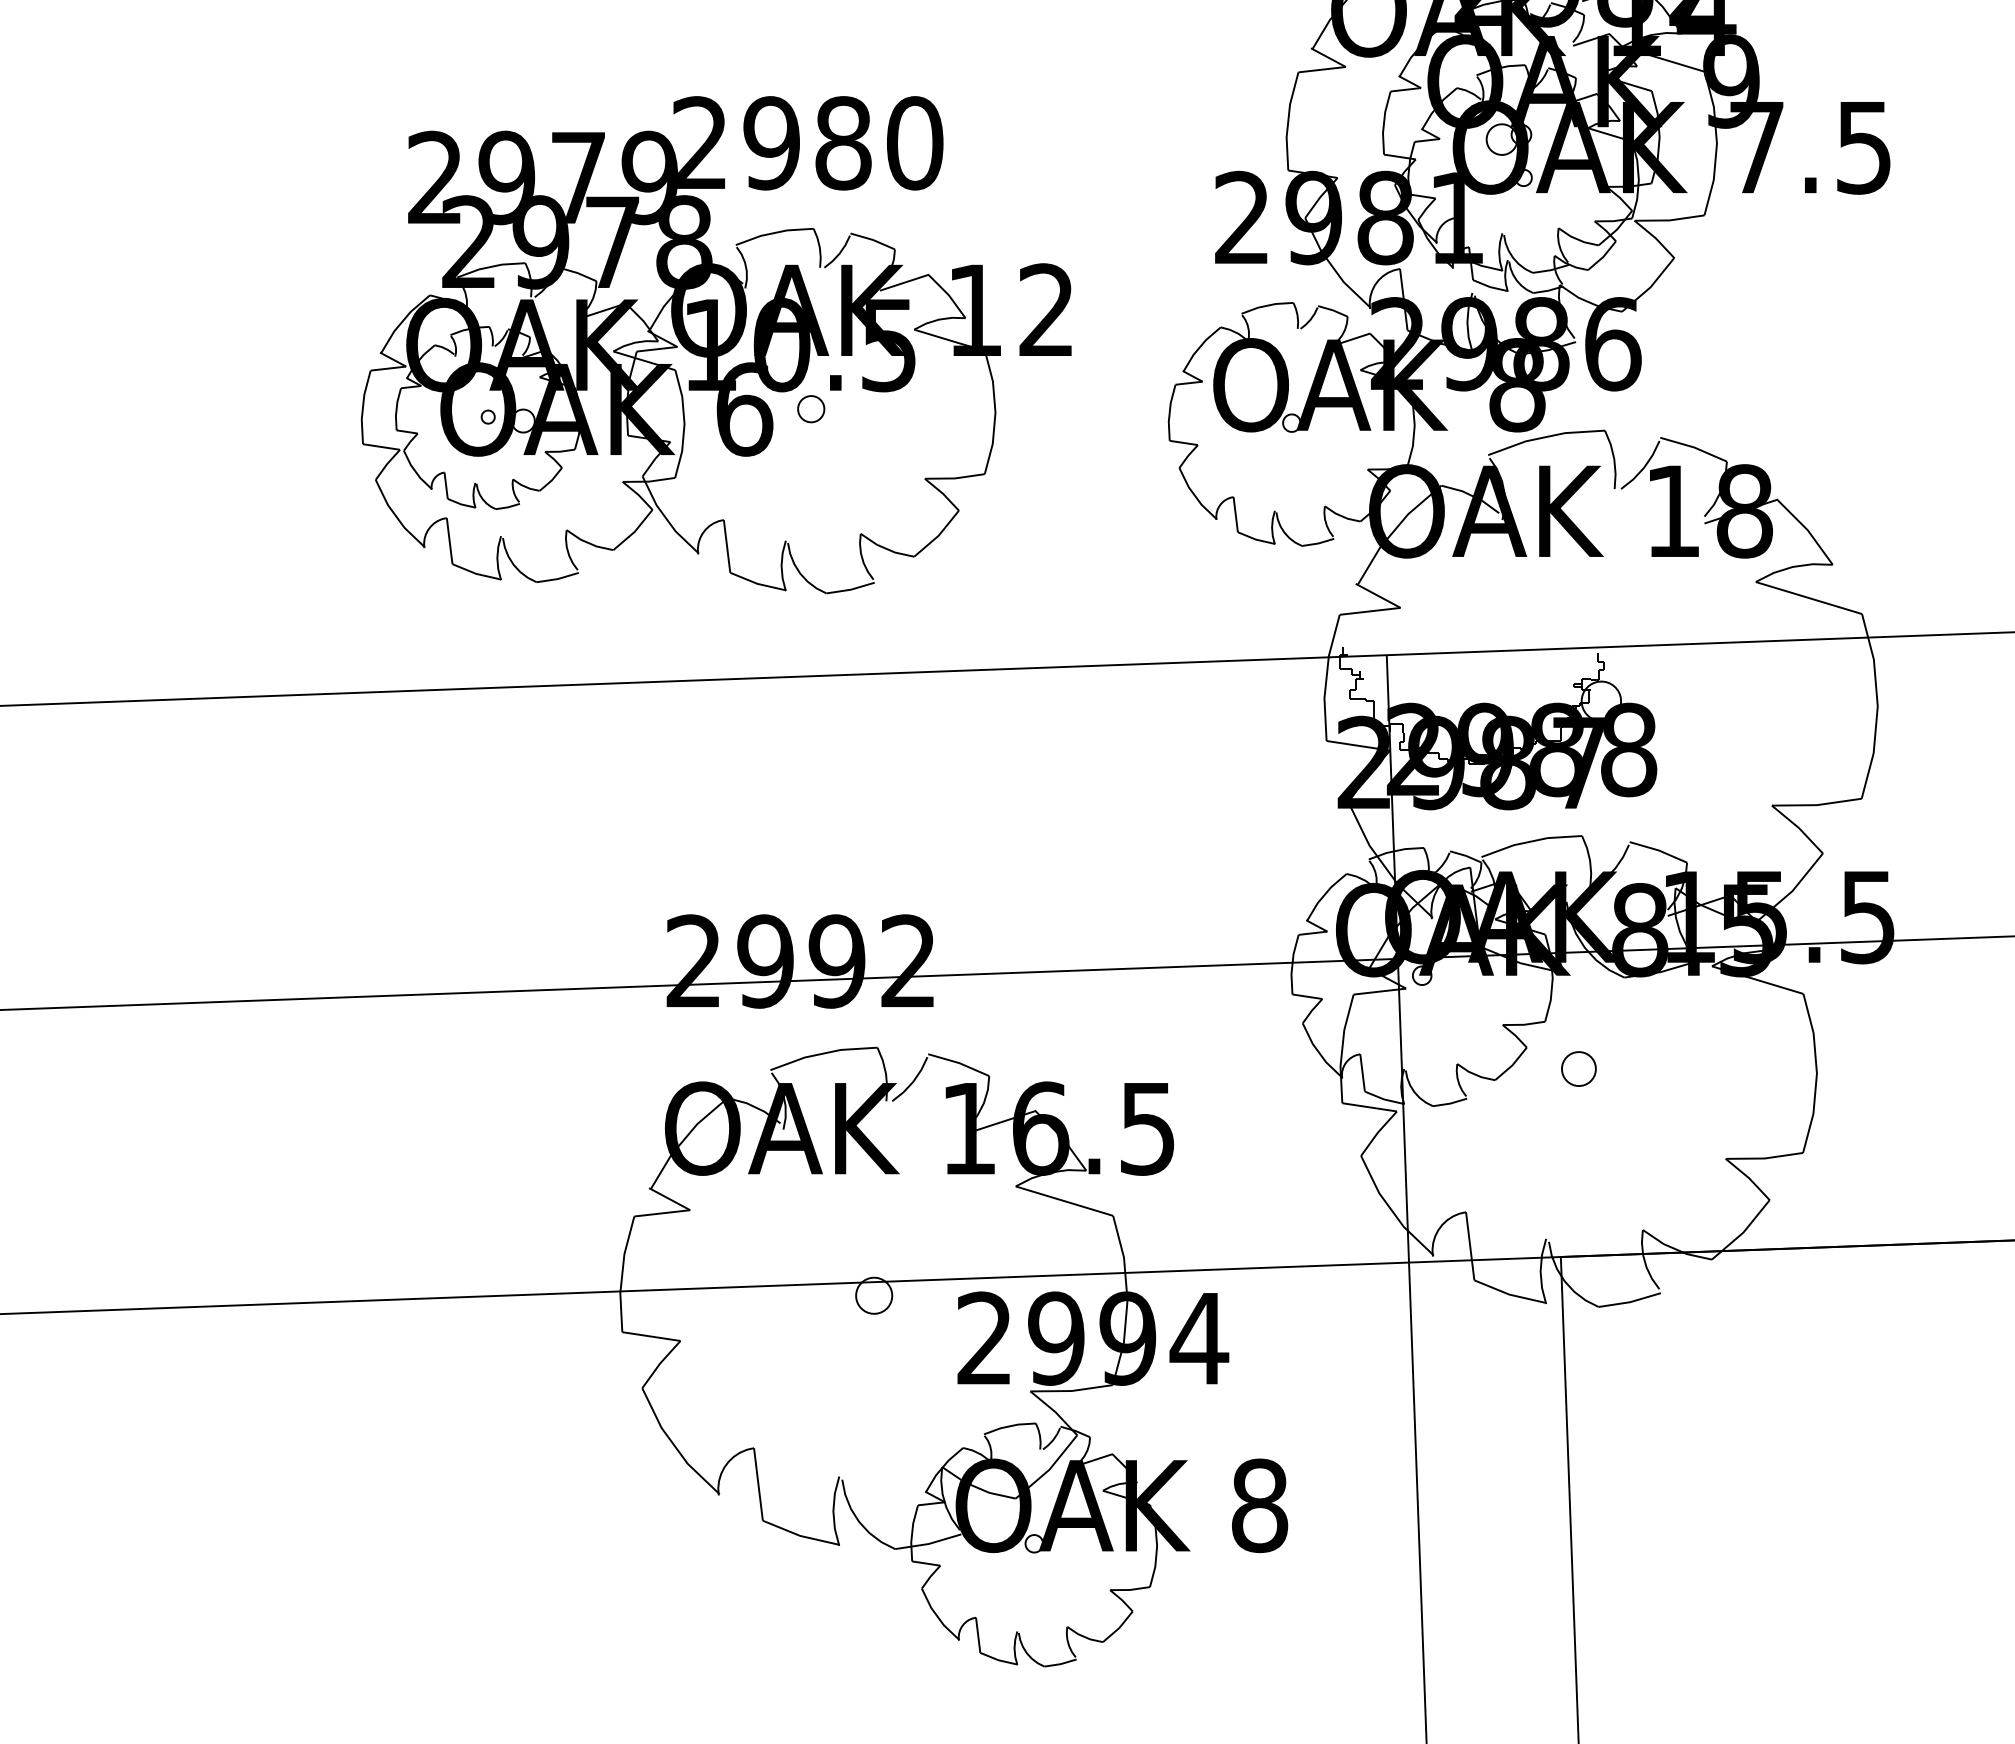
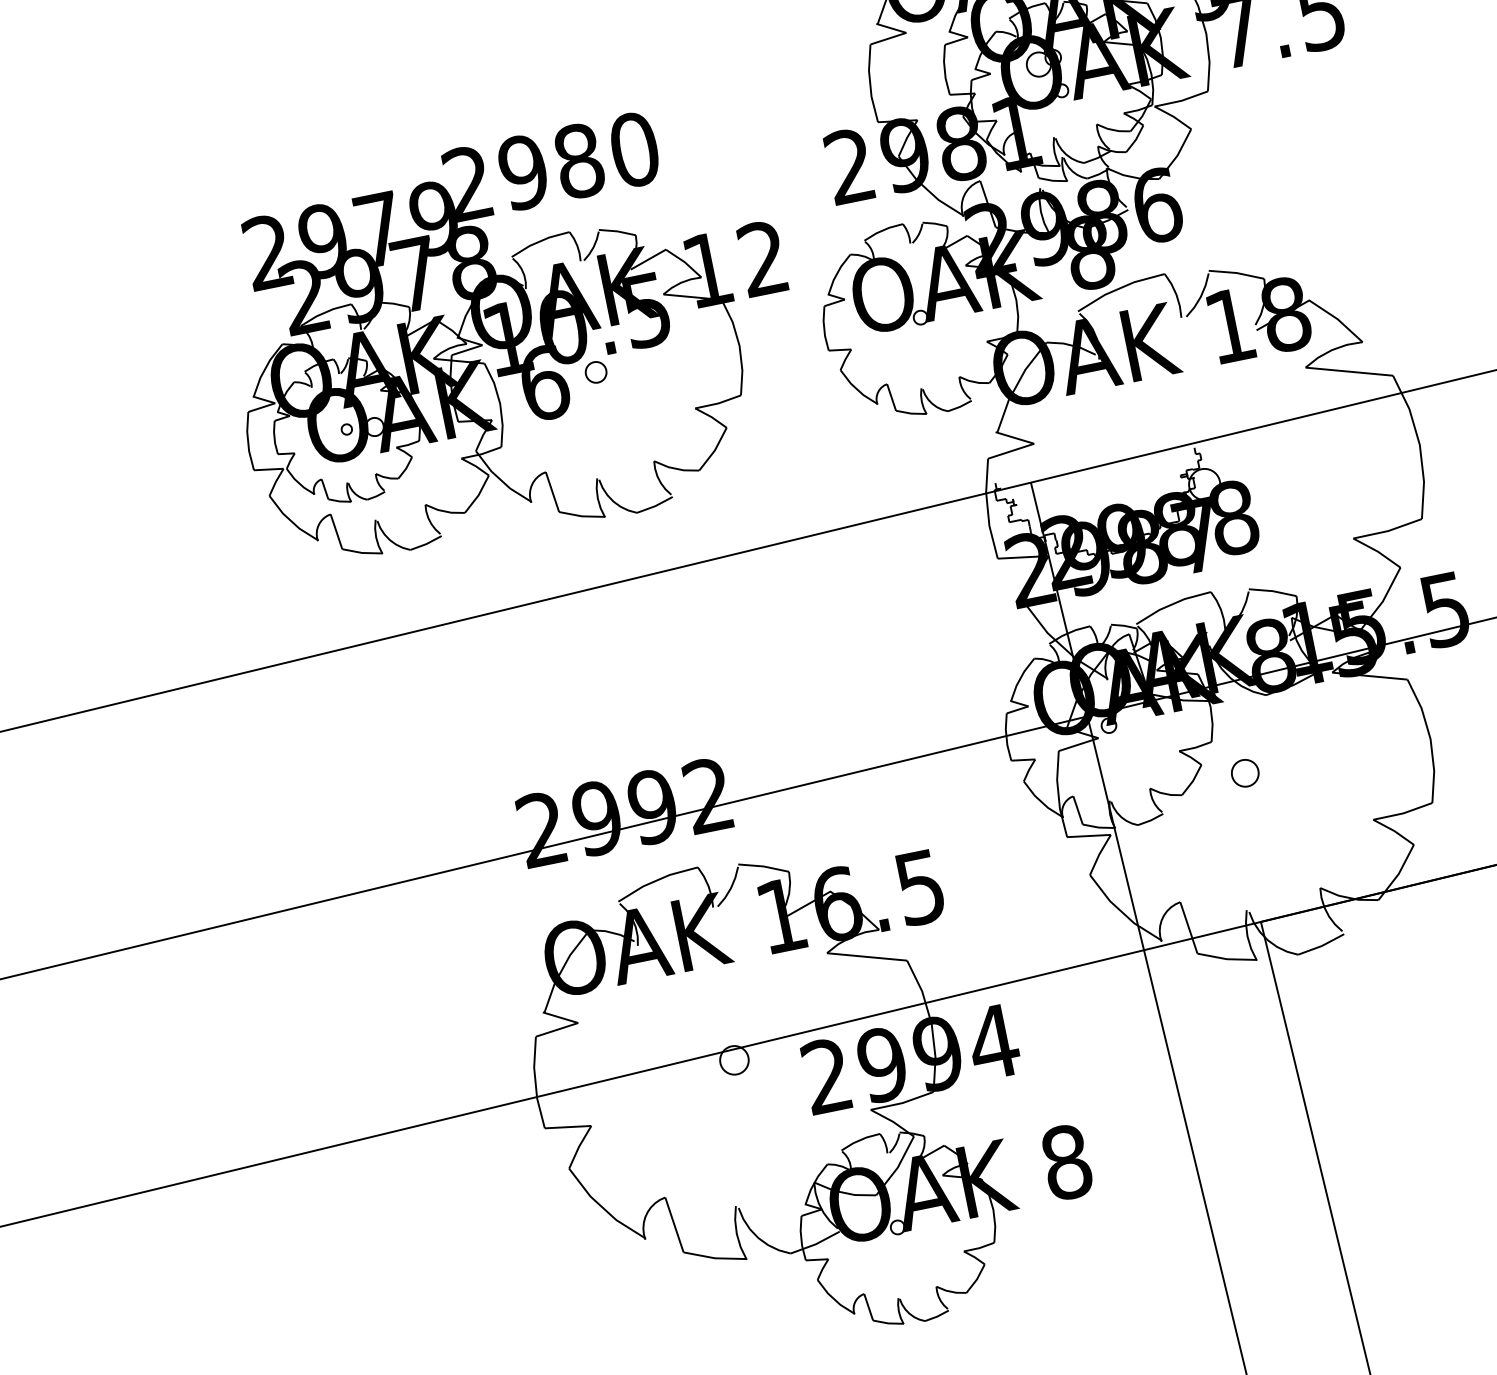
part: (715, 345) -> (511, 338), moved

